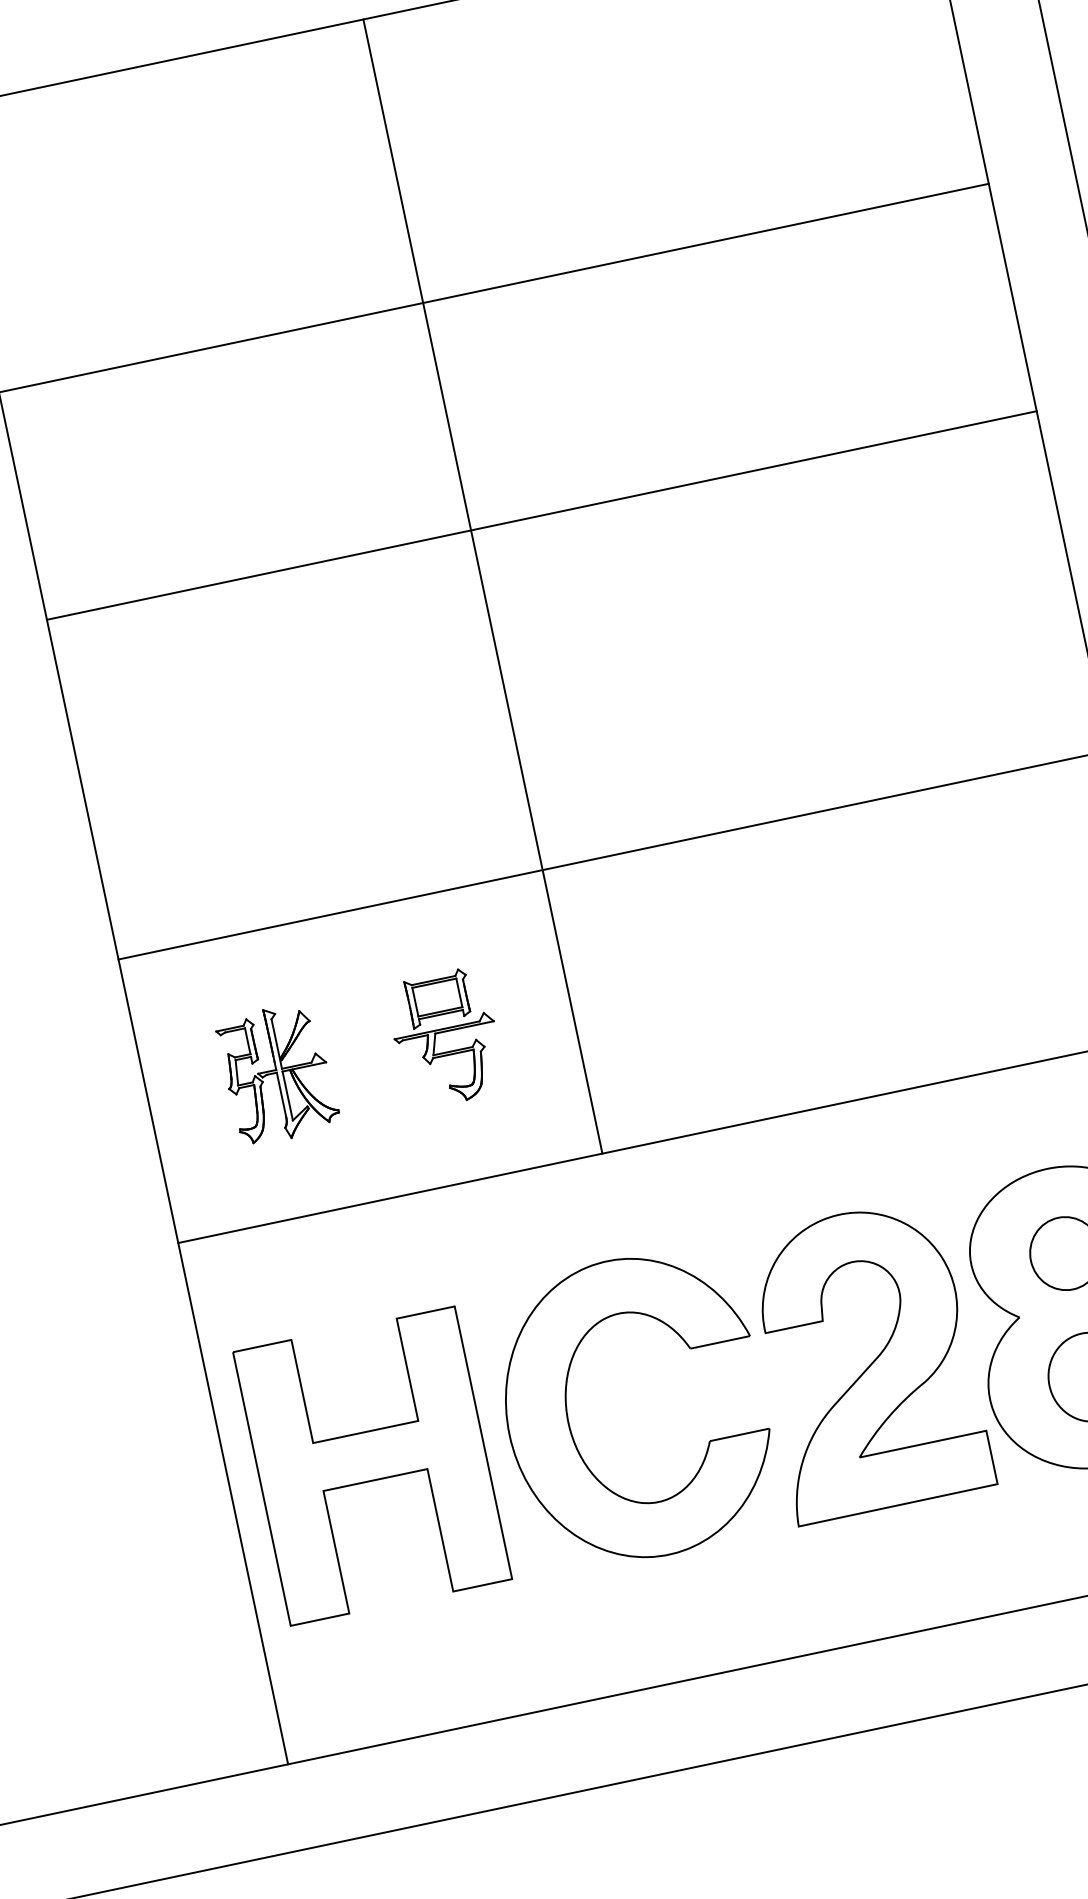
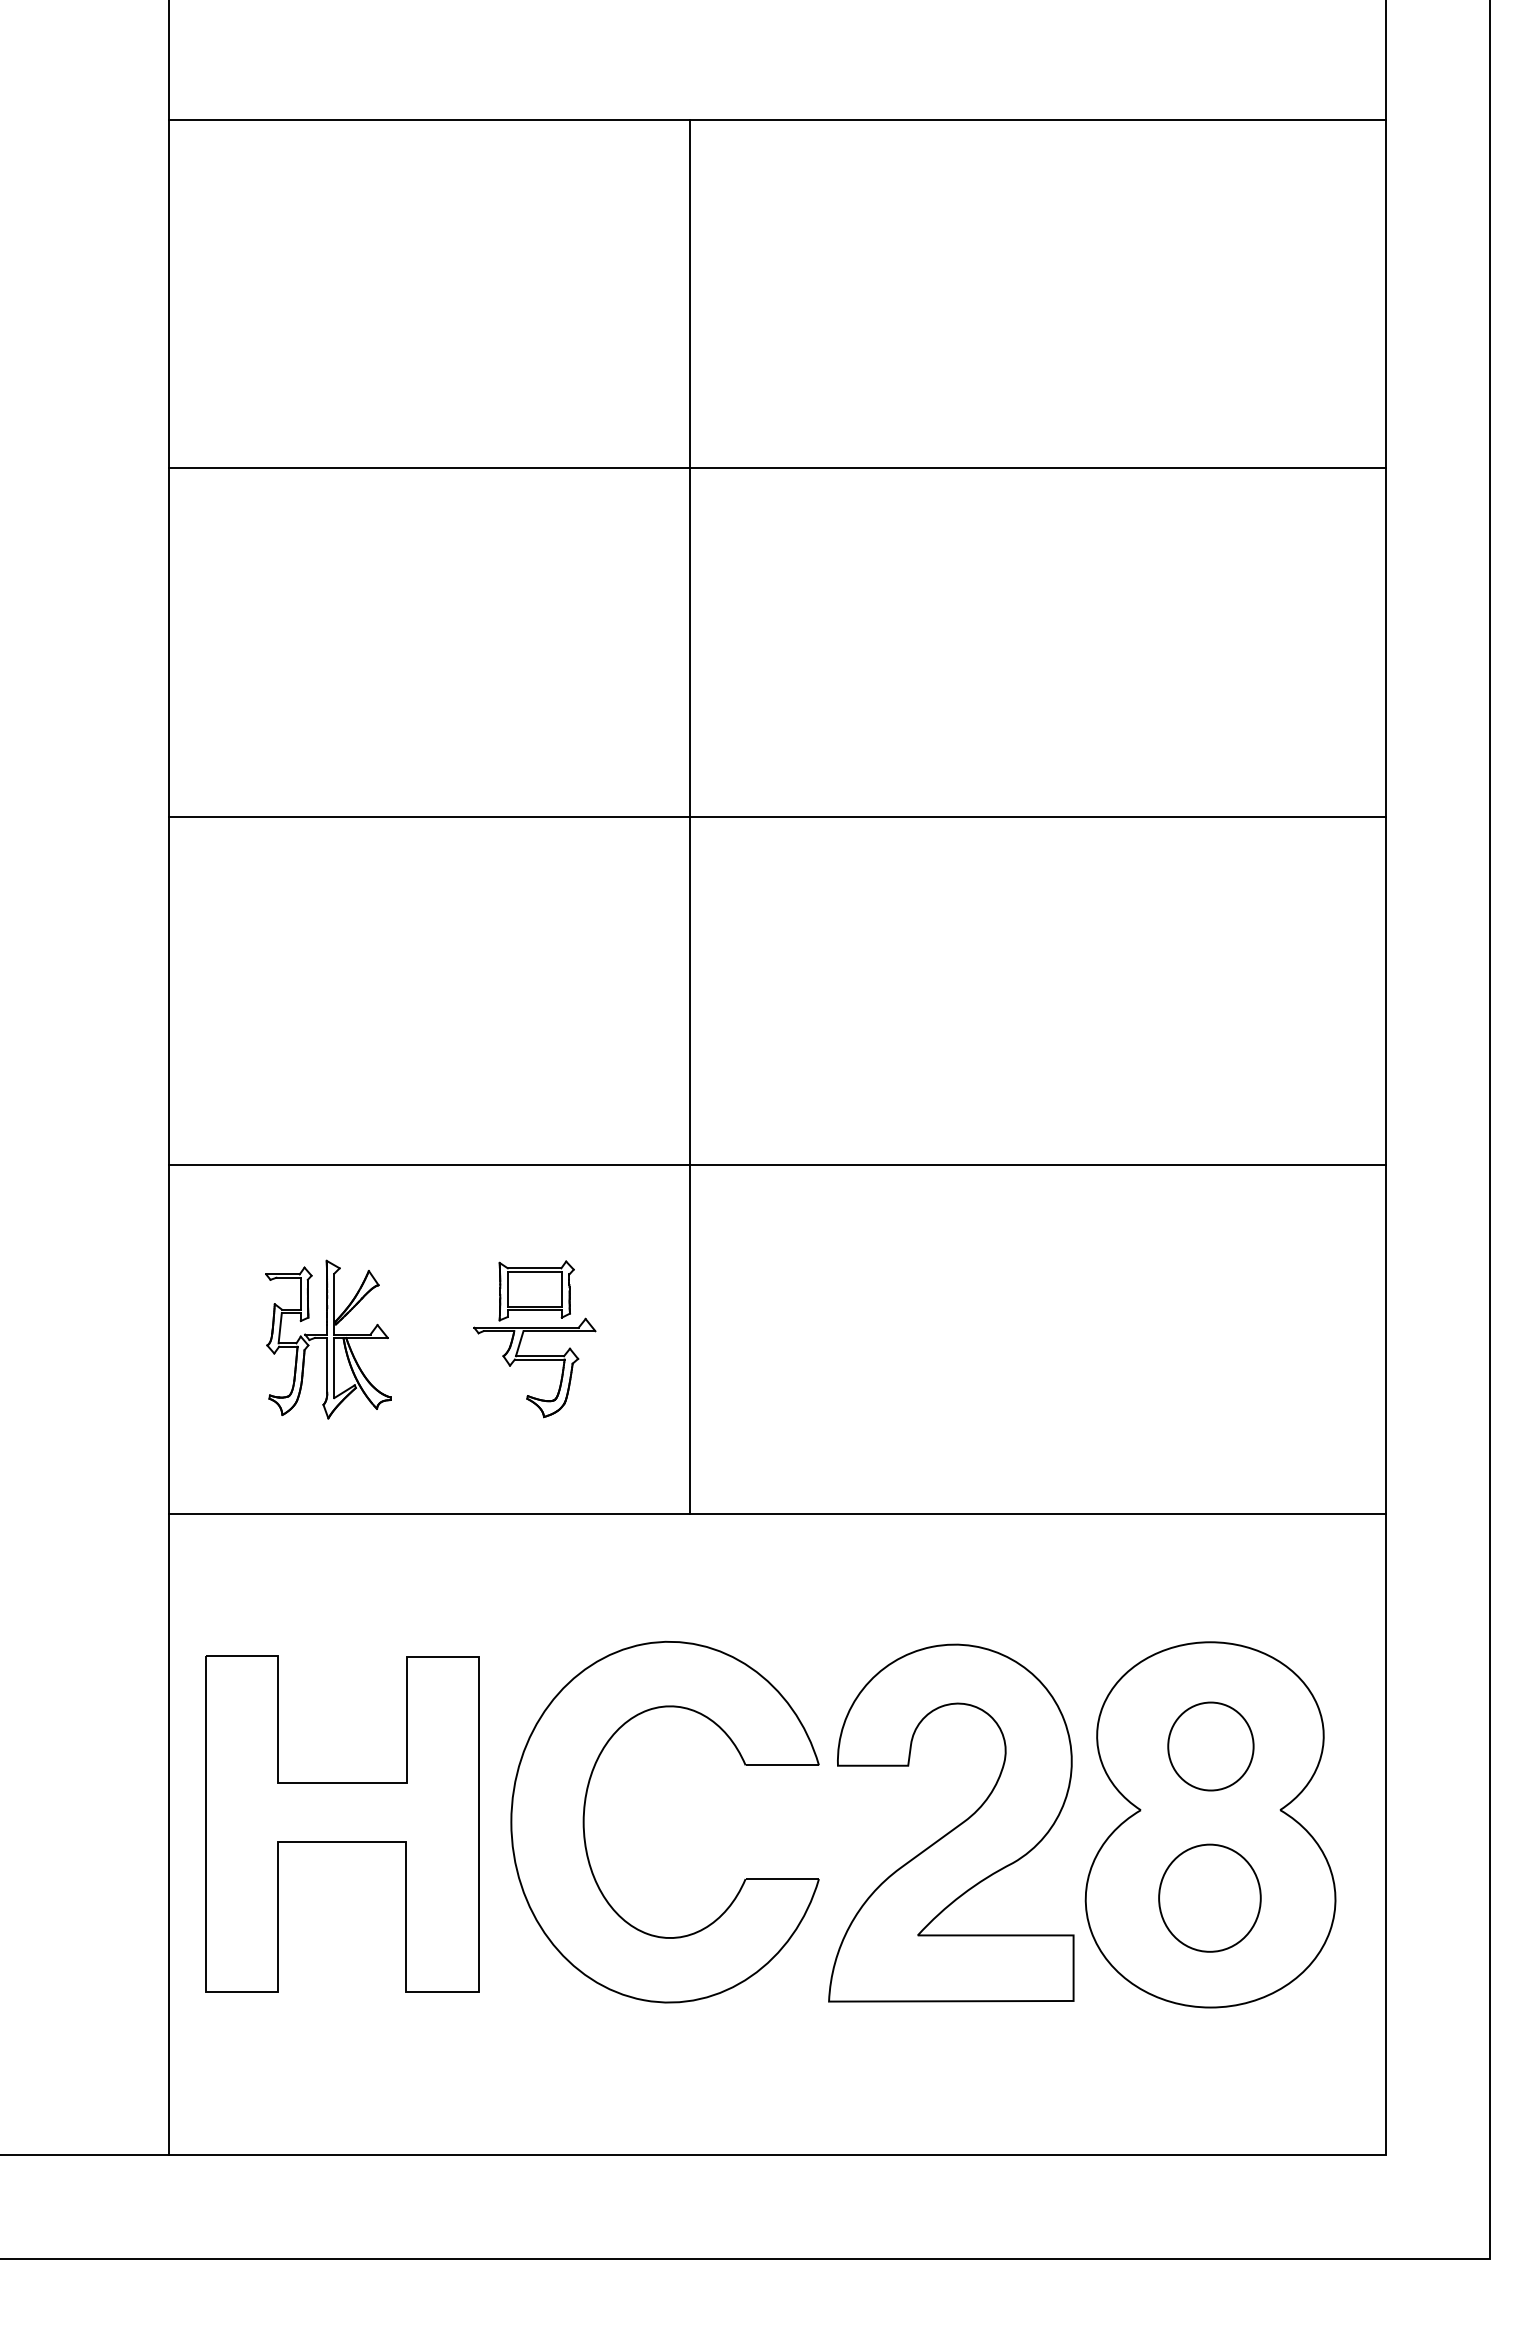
line: (541, 515) -> (776, 816), moved

